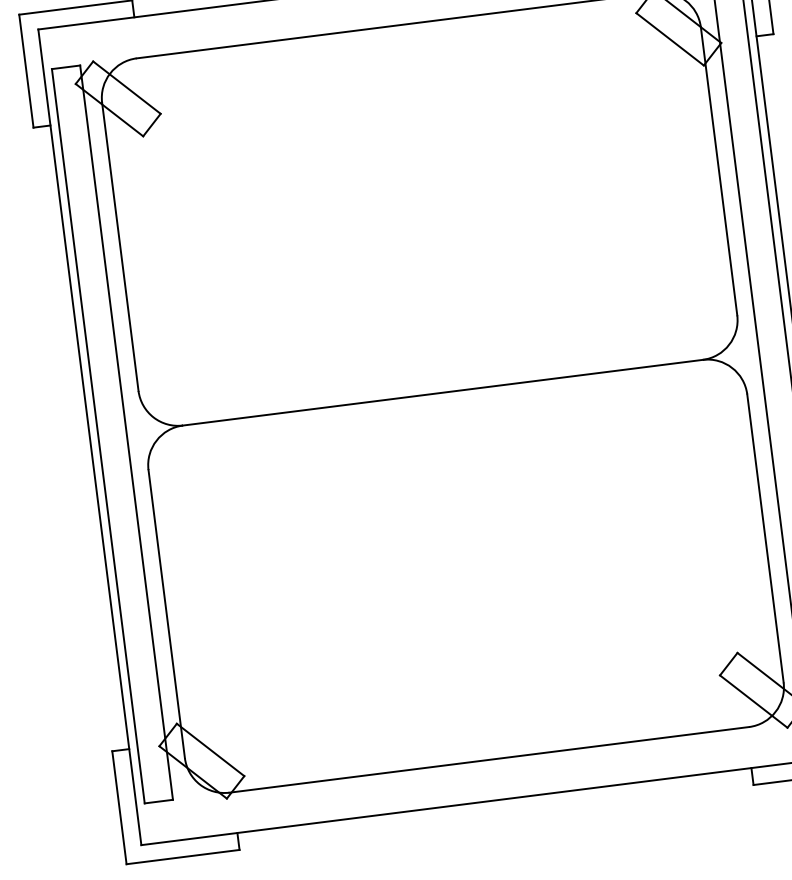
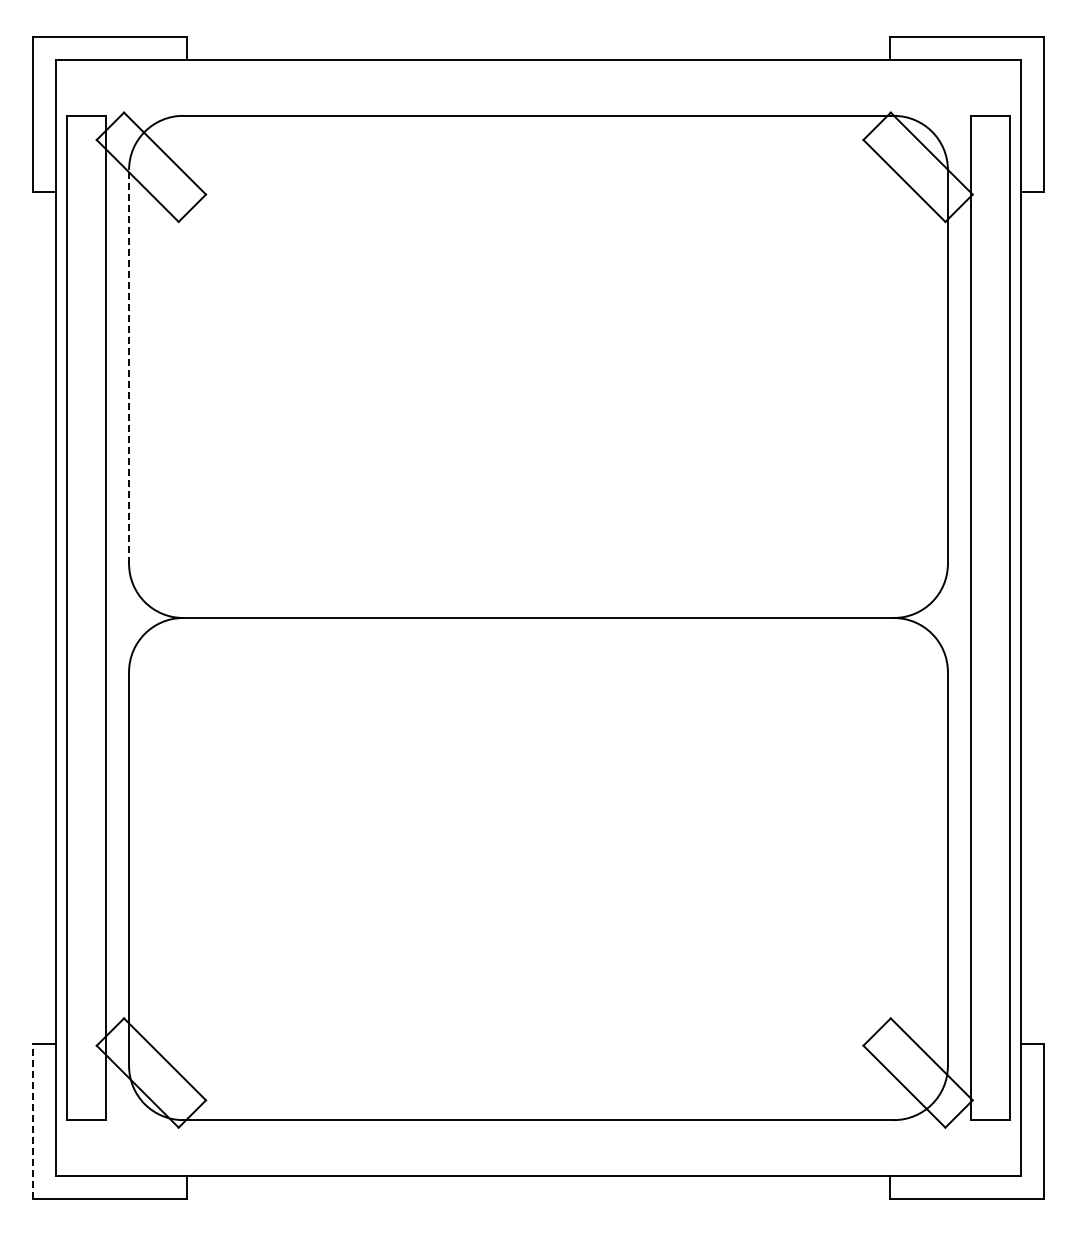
line: (120, 246) -> (129, 366), solid -> dashed
line: (119, 807) -> (32, 1121), solid -> dashed

